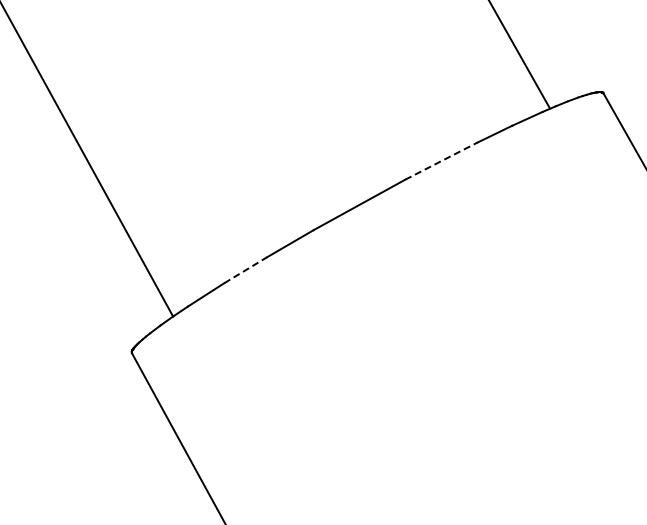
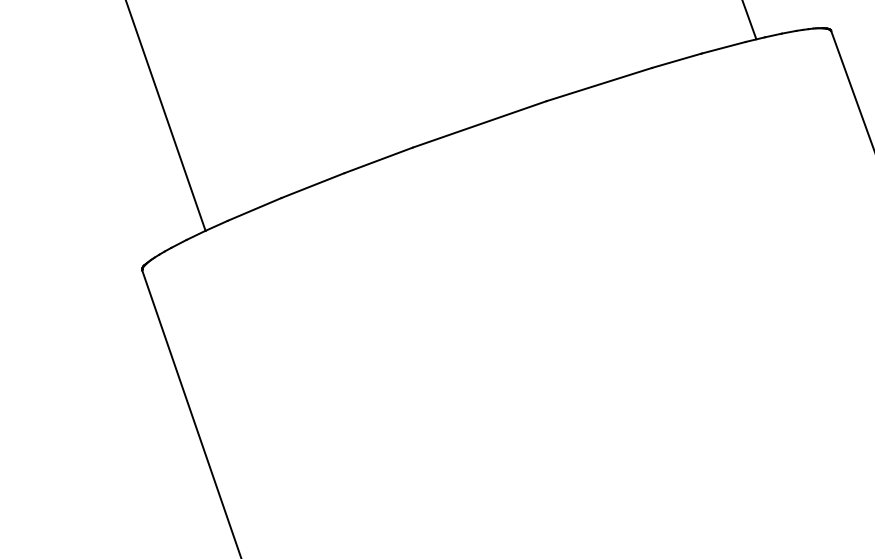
line: (441, 161) -> (599, 85), dashed -> solid
line: (246, 270) -> (314, 186), dashed -> solid

